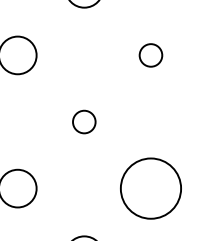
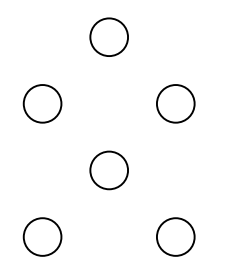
circle: (150, 55) -> (175, 103), size x1.67
circle: (83, 122) -> (108, 170), size x1.67
circle: (150, 188) -> (175, 236), size x0.62

